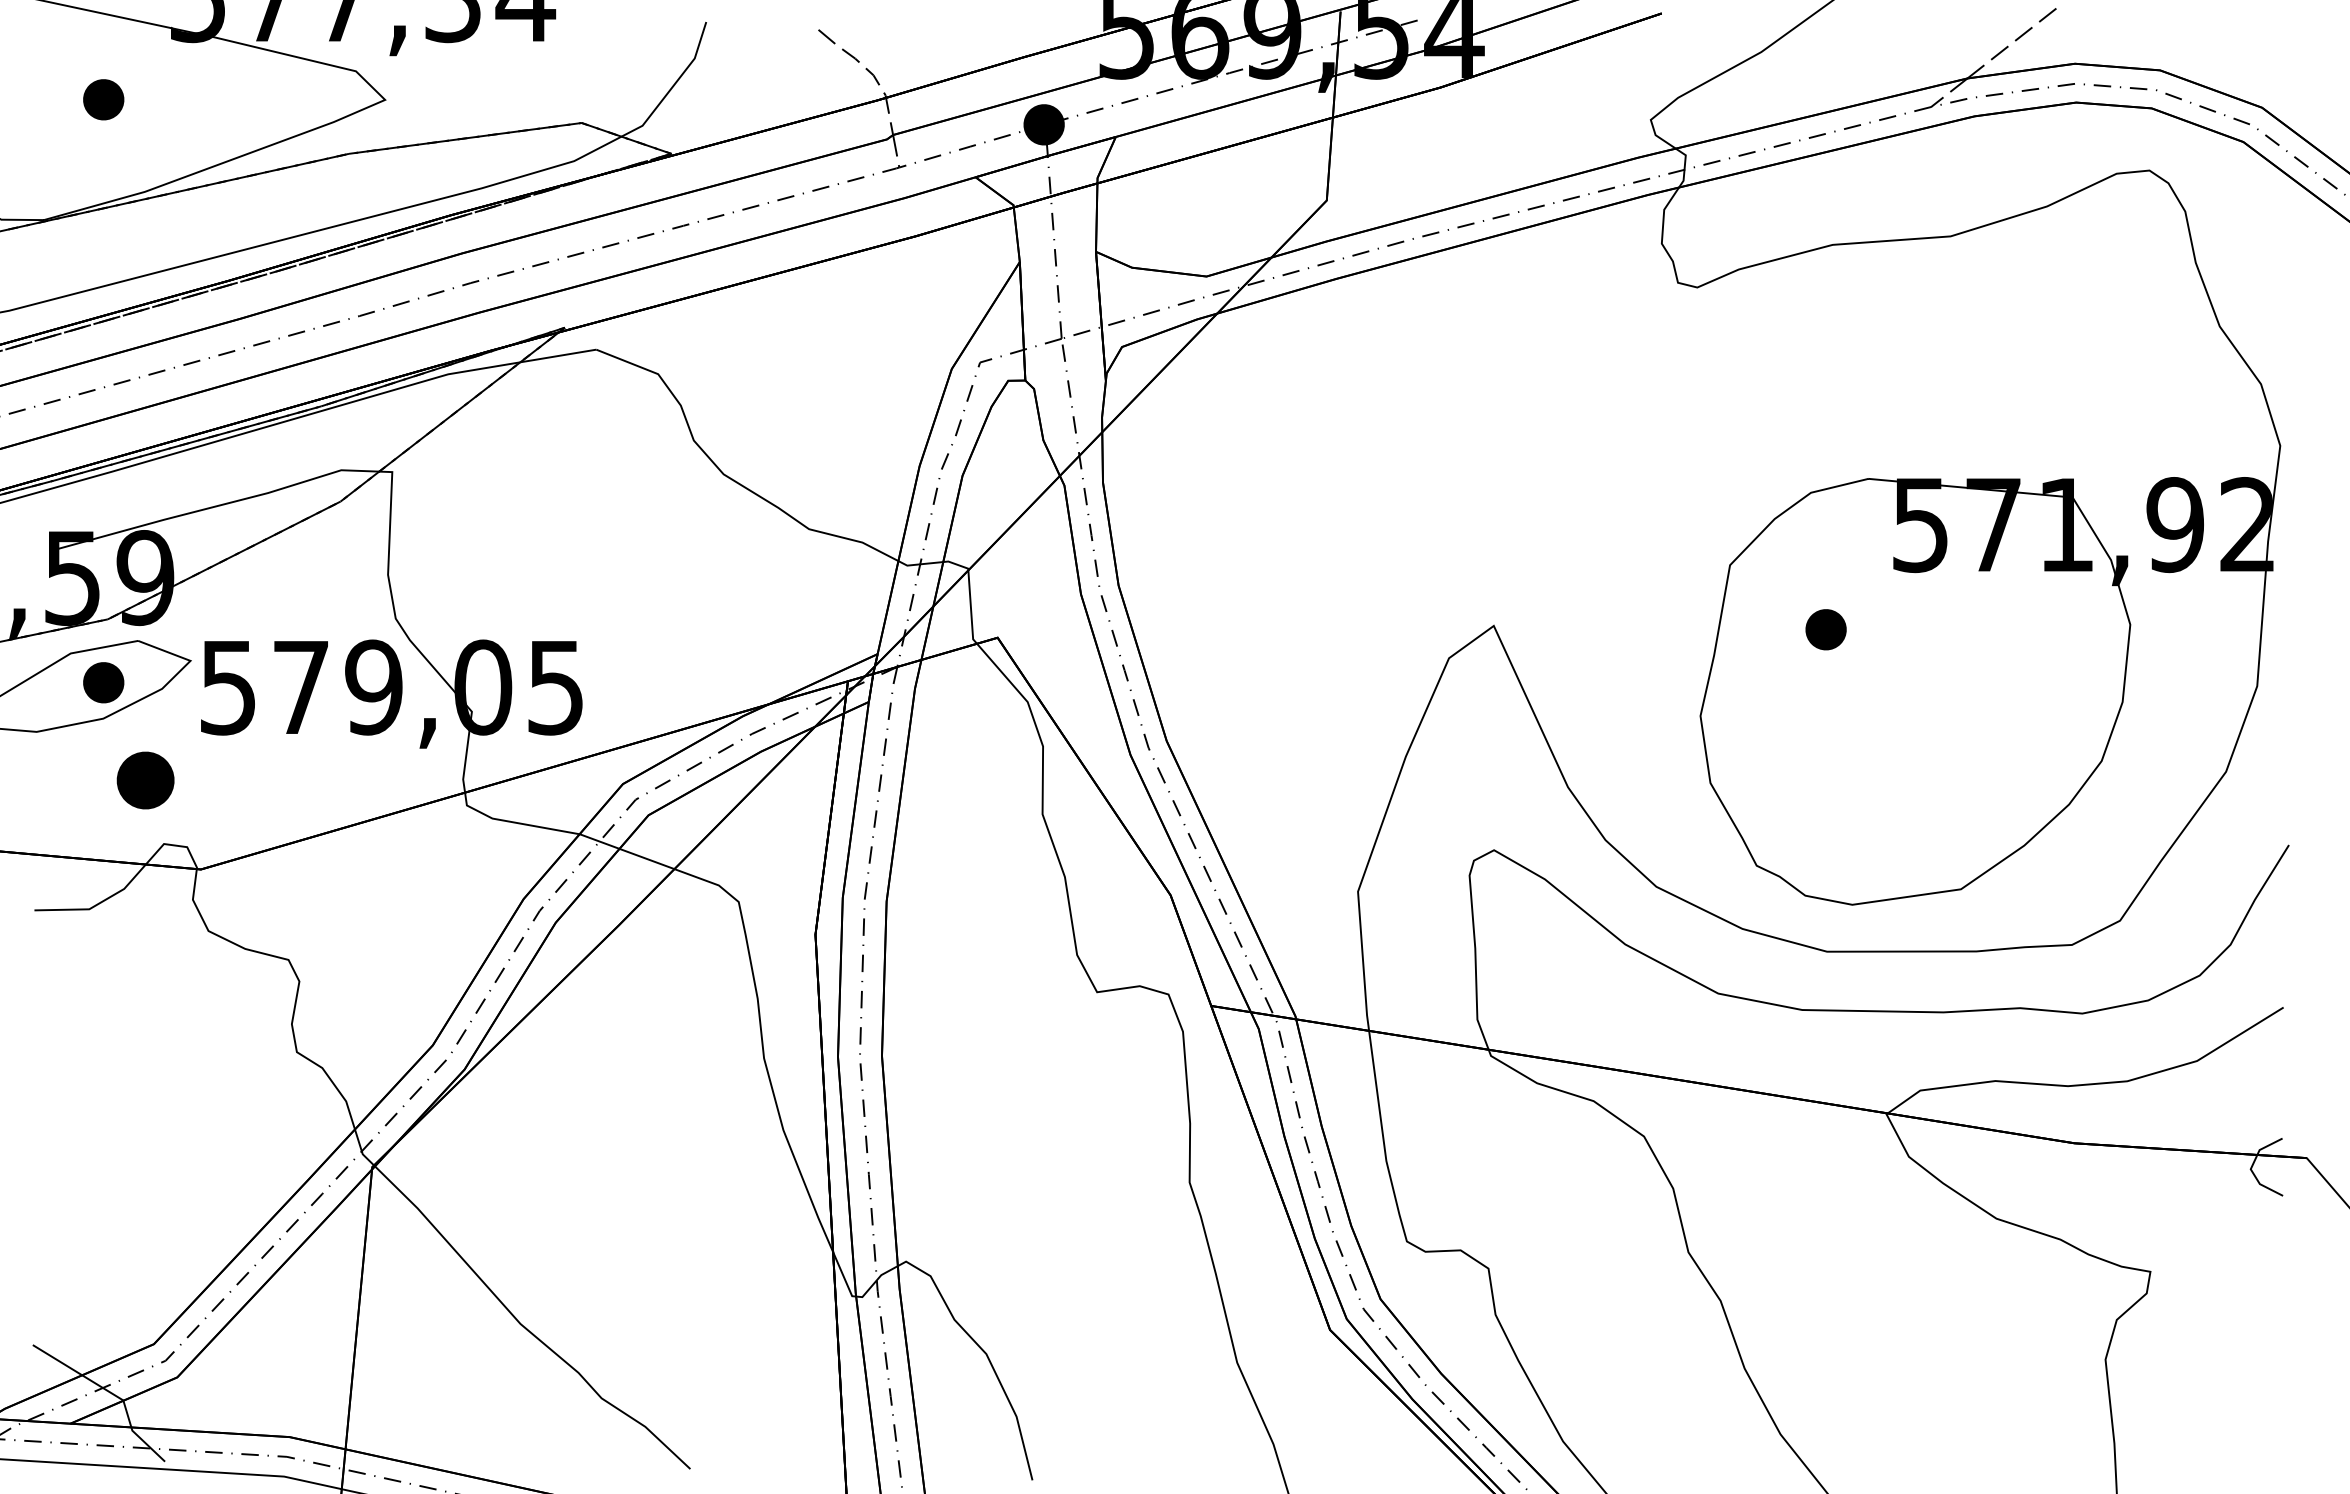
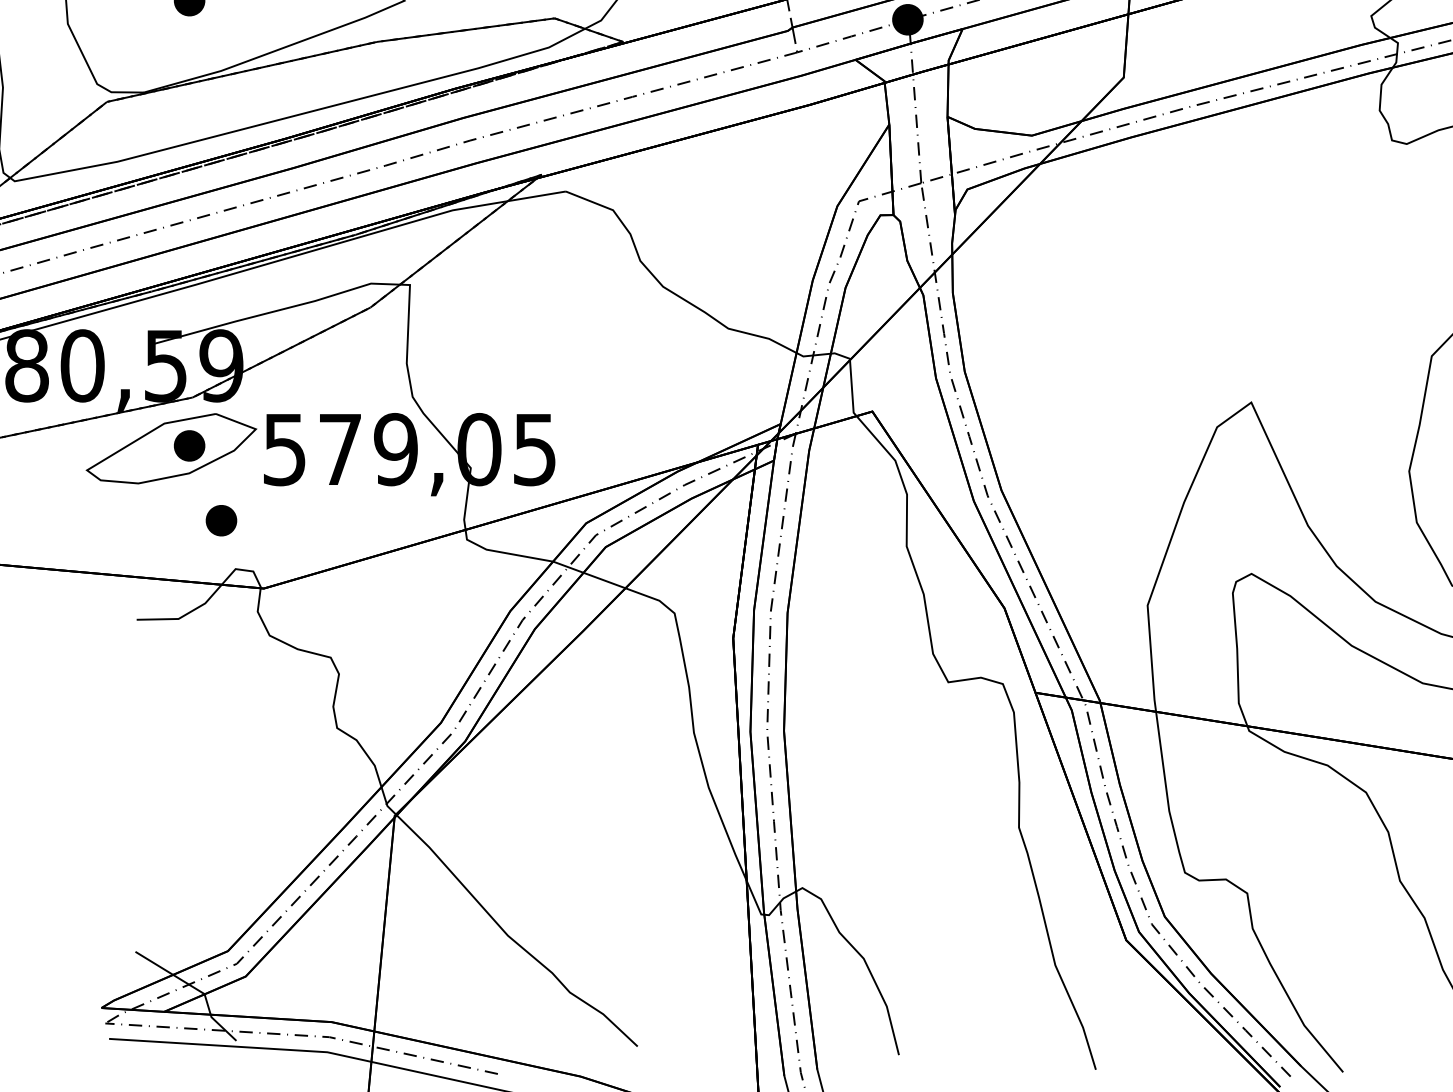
part: (144, 780) -> (220, 520), size x0.71

